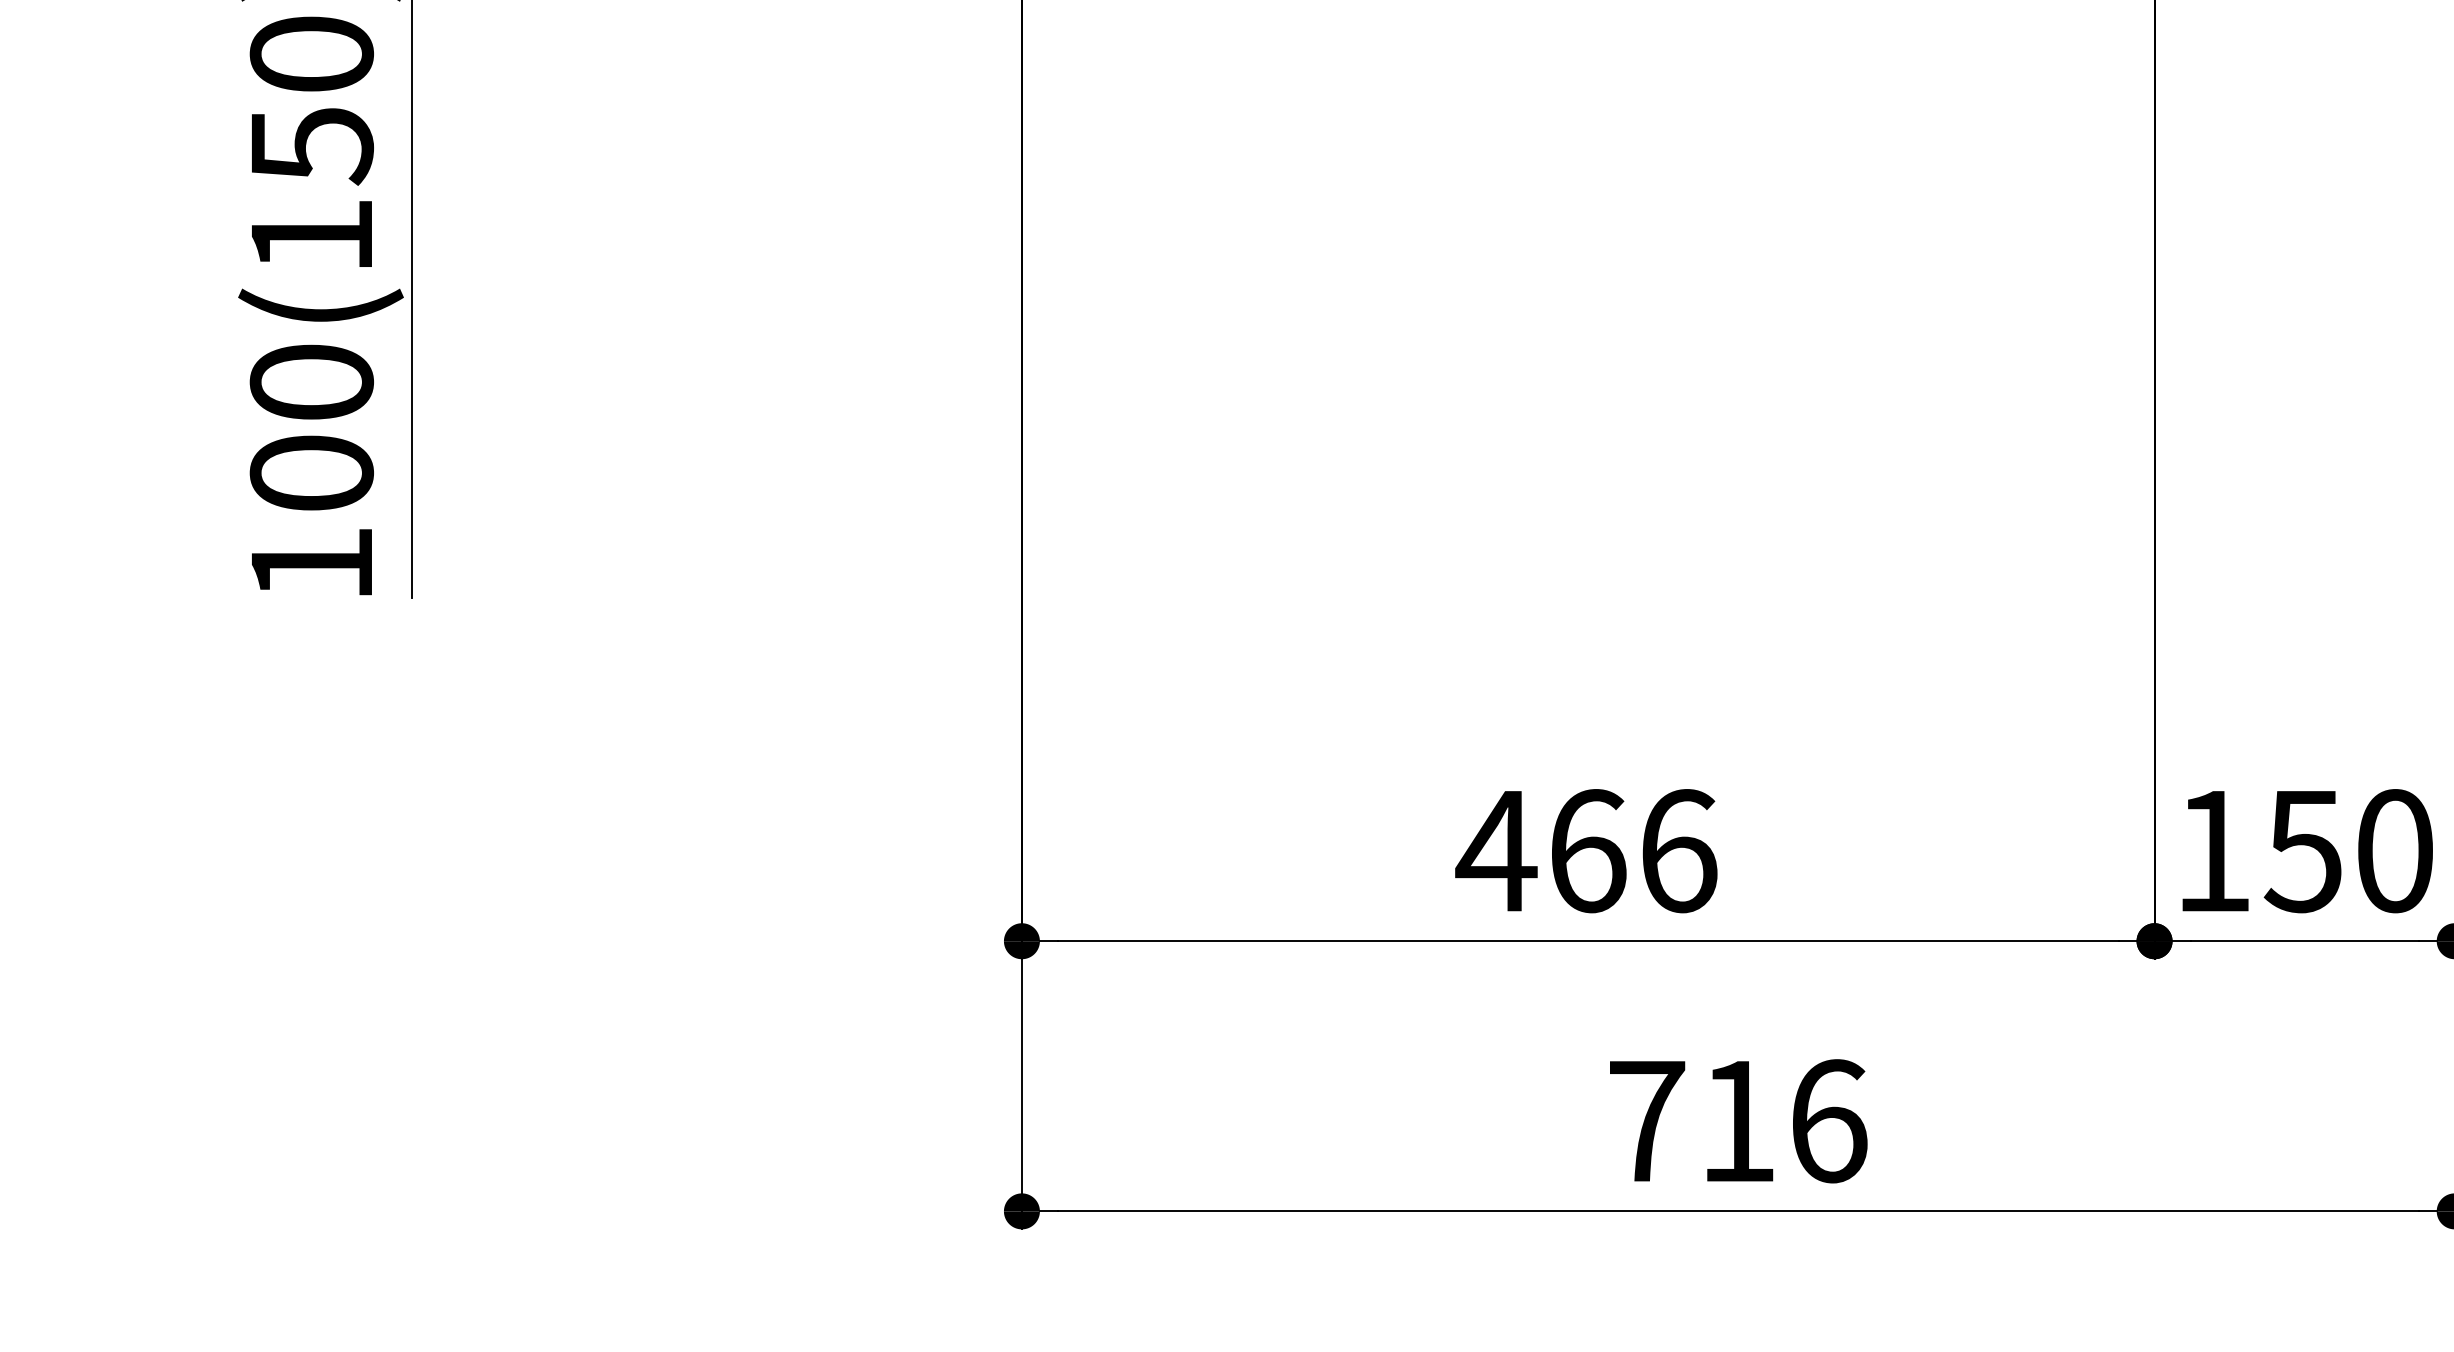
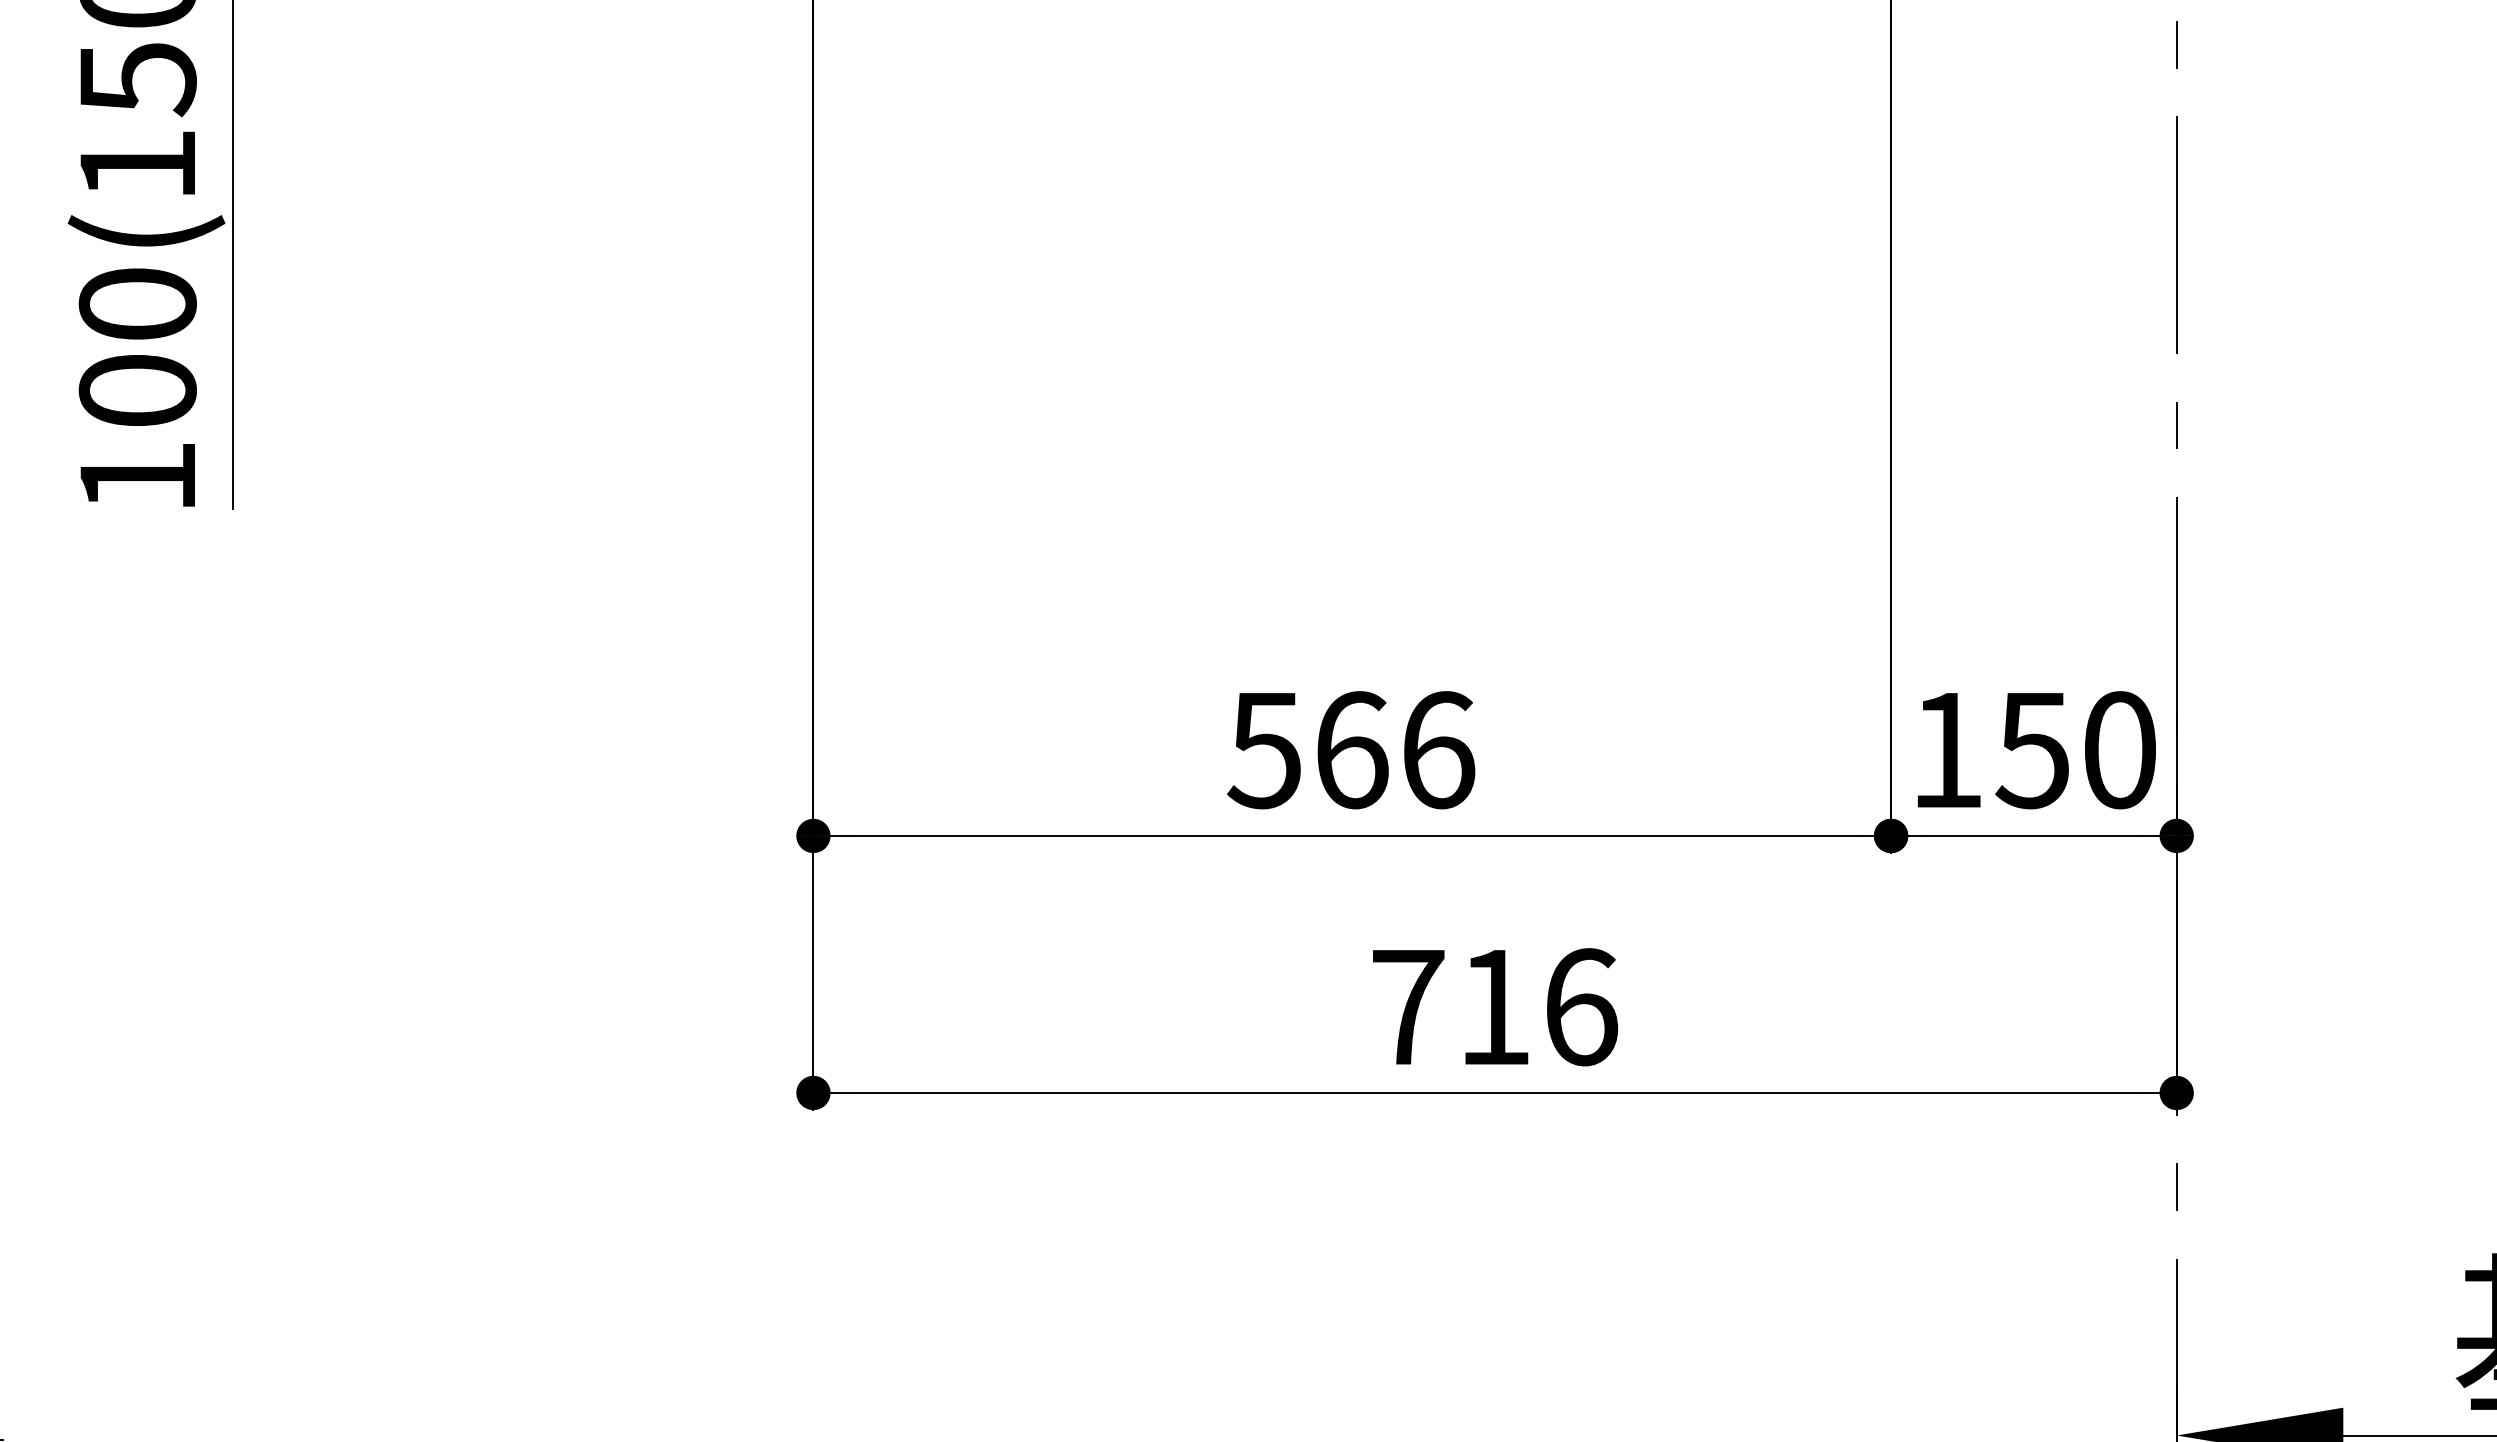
text: (1495, 852) -> (1264, 751), 466 -> 566

